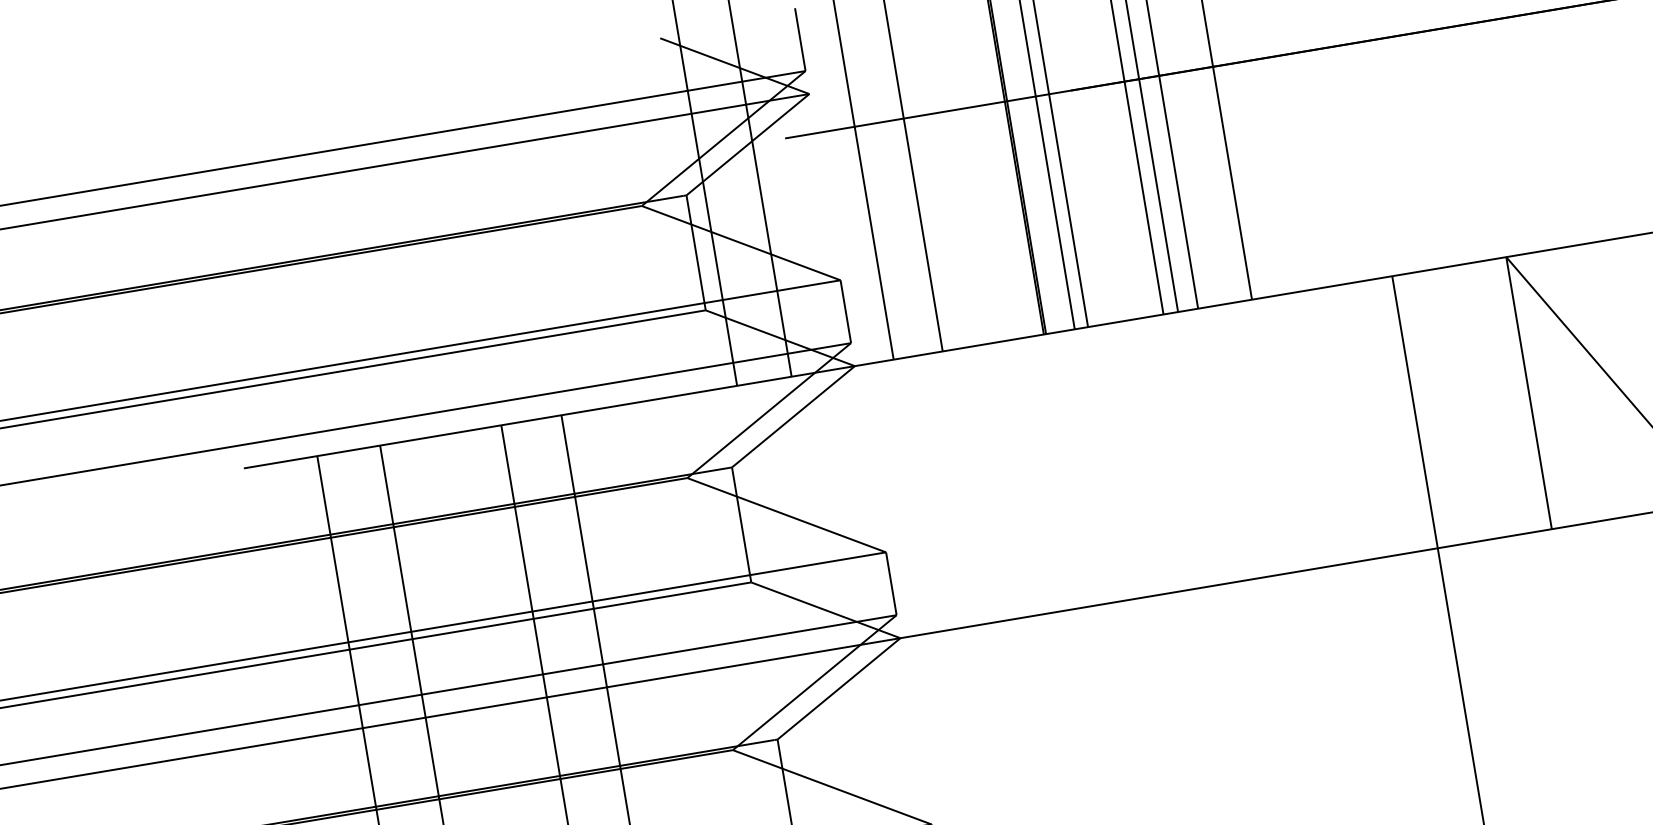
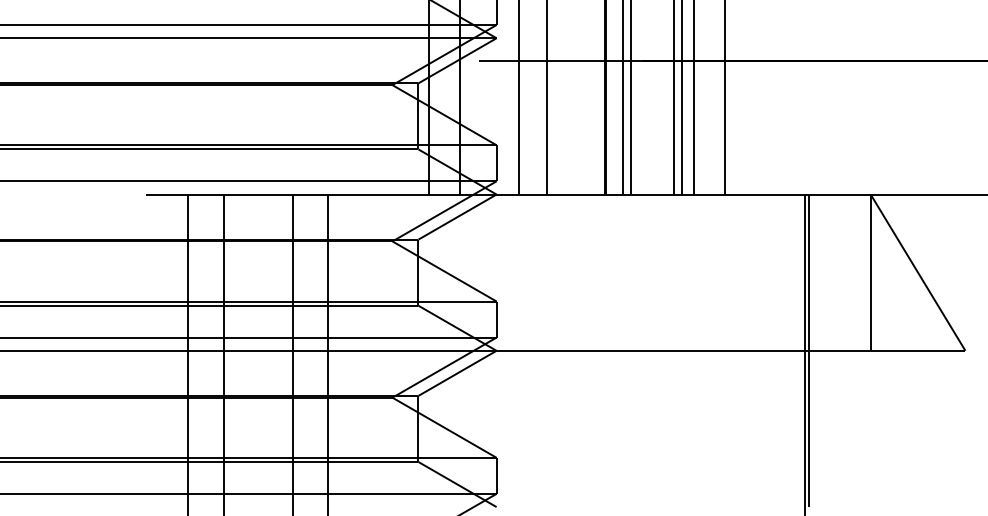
line: (1445, 546) -> (809, 350), added

